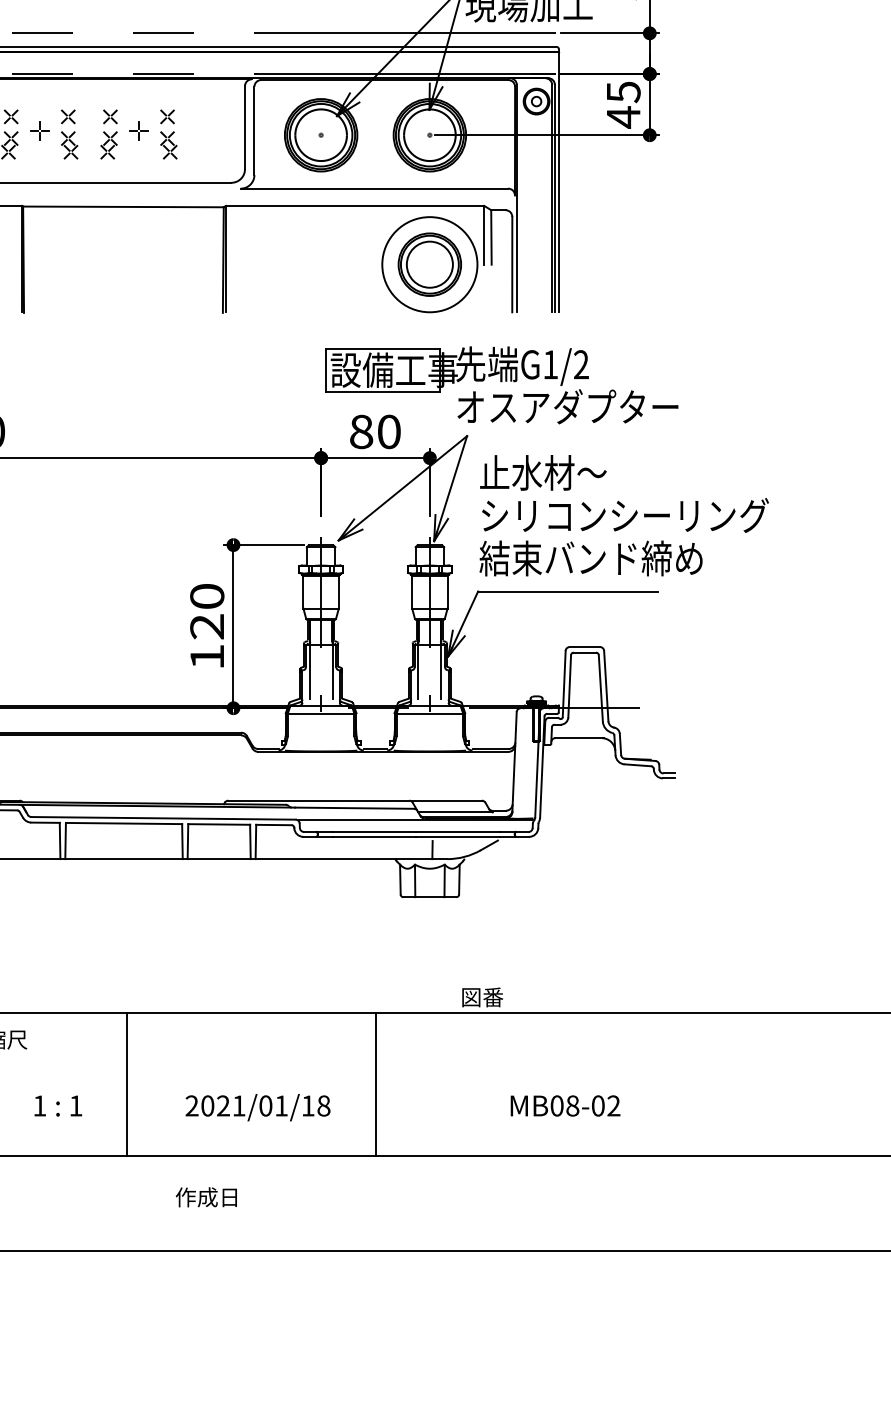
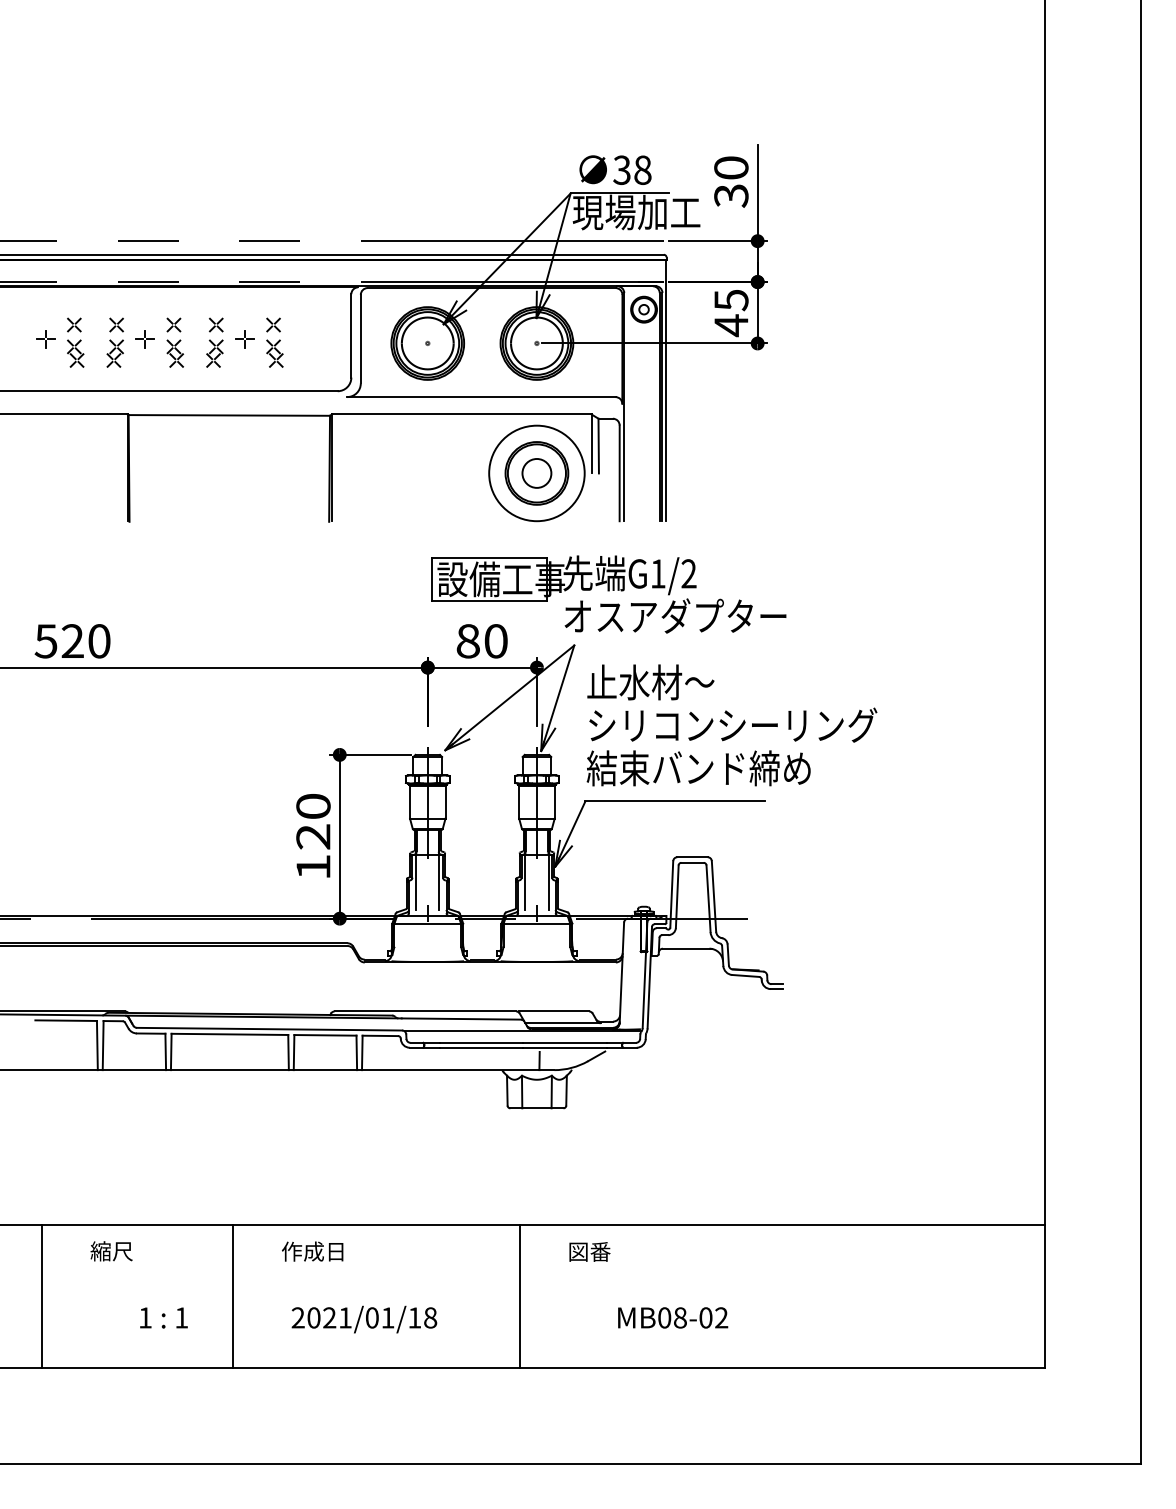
circle: (429, 264) -> (536, 473), size x0.62
text: (482, 996) -> (589, 1251), moved
line: (375, 1084) -> (519, 1296), moved
text: (206, 1197) -> (312, 1251), moved

